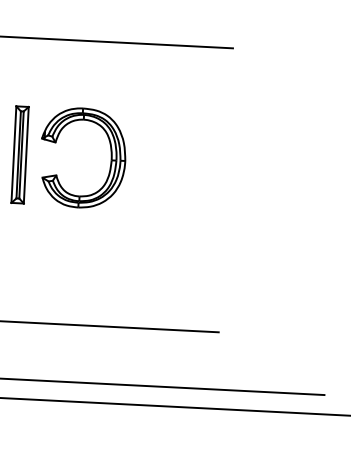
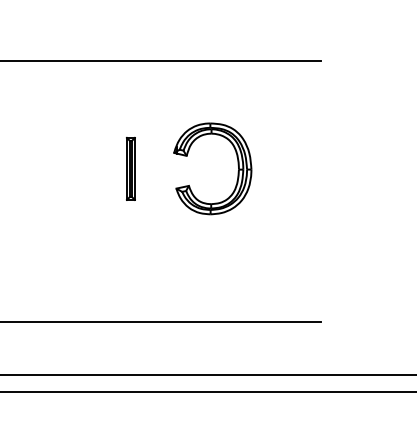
part: (19, 154) -> (130, 168), size x0.7
part: (110, 155) -> (237, 165), moved

